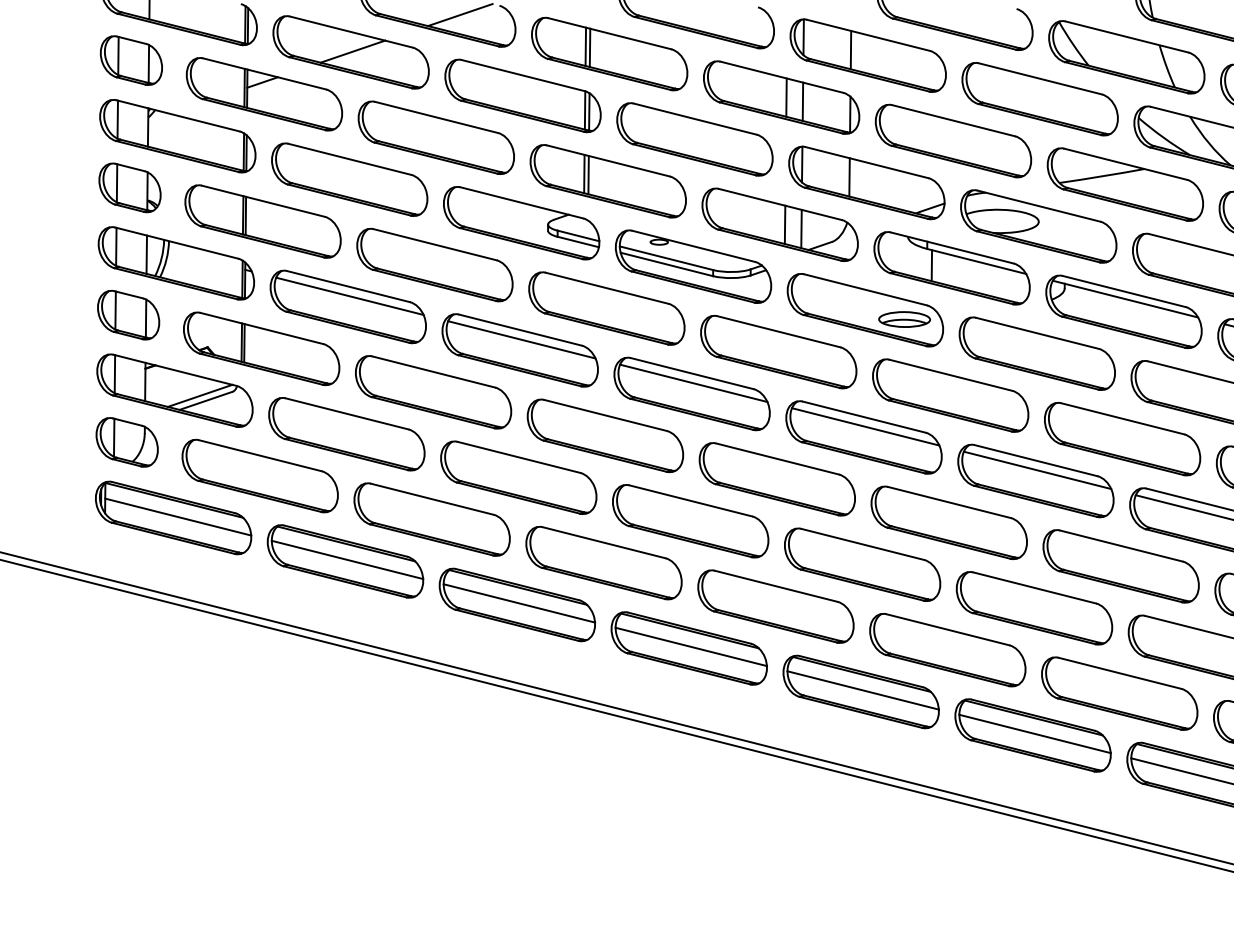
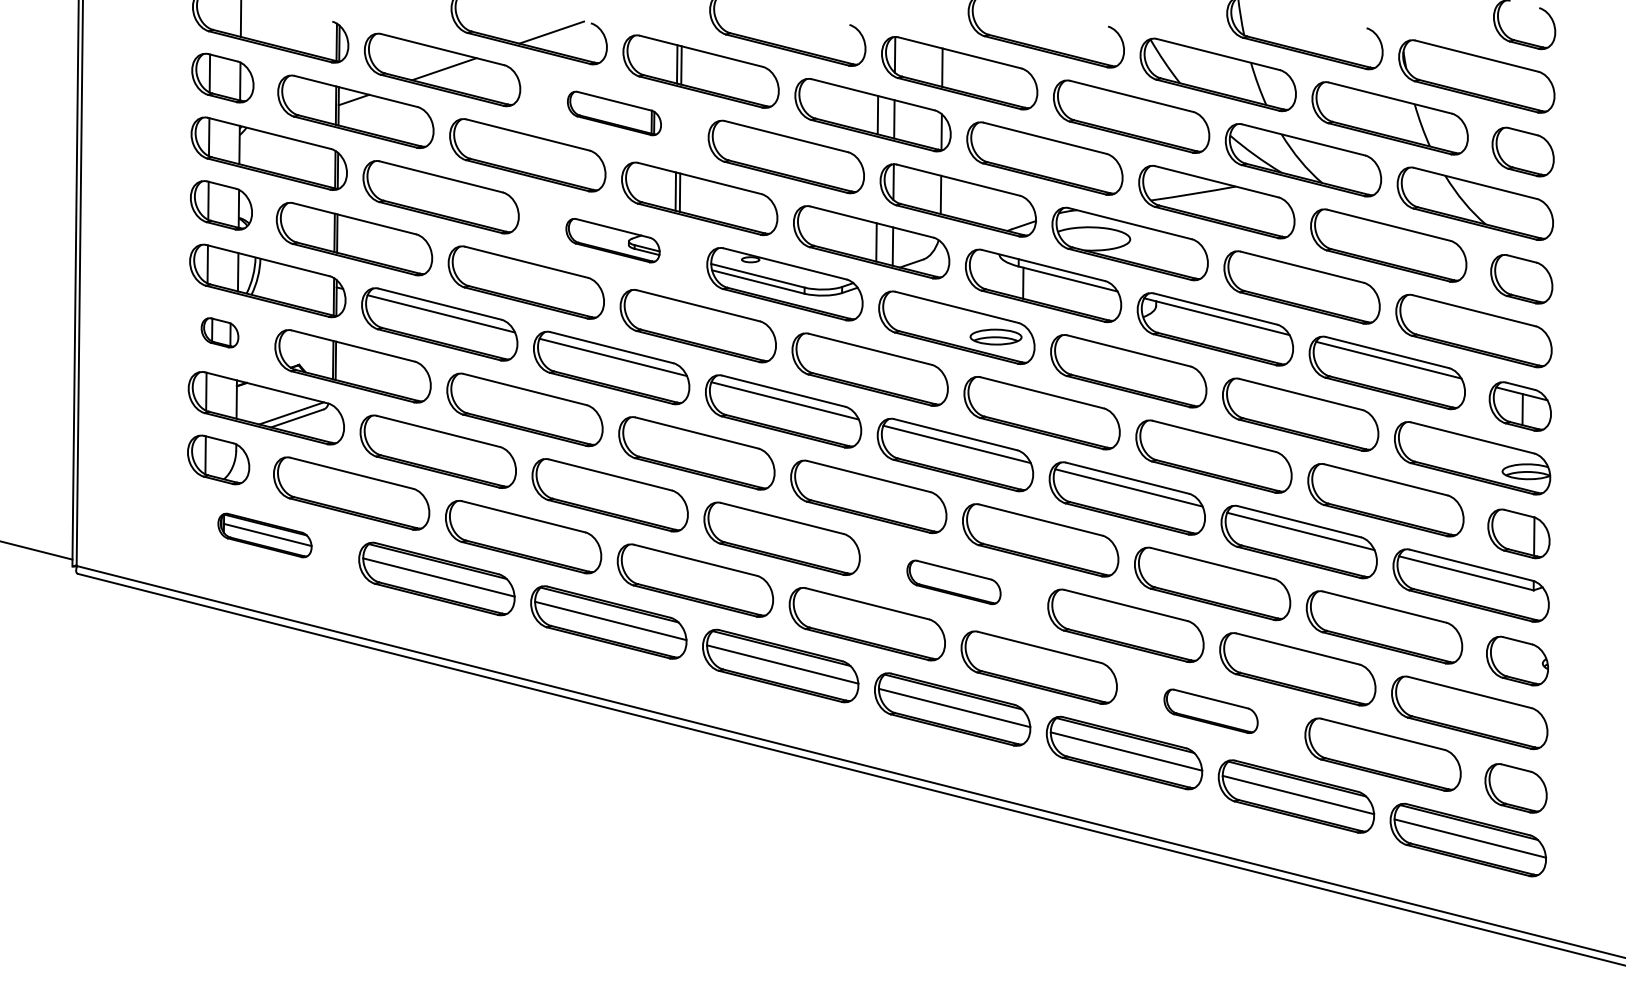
part: (523, 95) -> (614, 113), size x0.6
part: (521, 222) -> (612, 240), size x0.6
part: (128, 314) -> (219, 332), size x0.6
part: (173, 517) -> (264, 535), size x0.6
part: (862, 564) -> (953, 582), size x0.6
part: (1119, 693) -> (1210, 711), size x0.6

